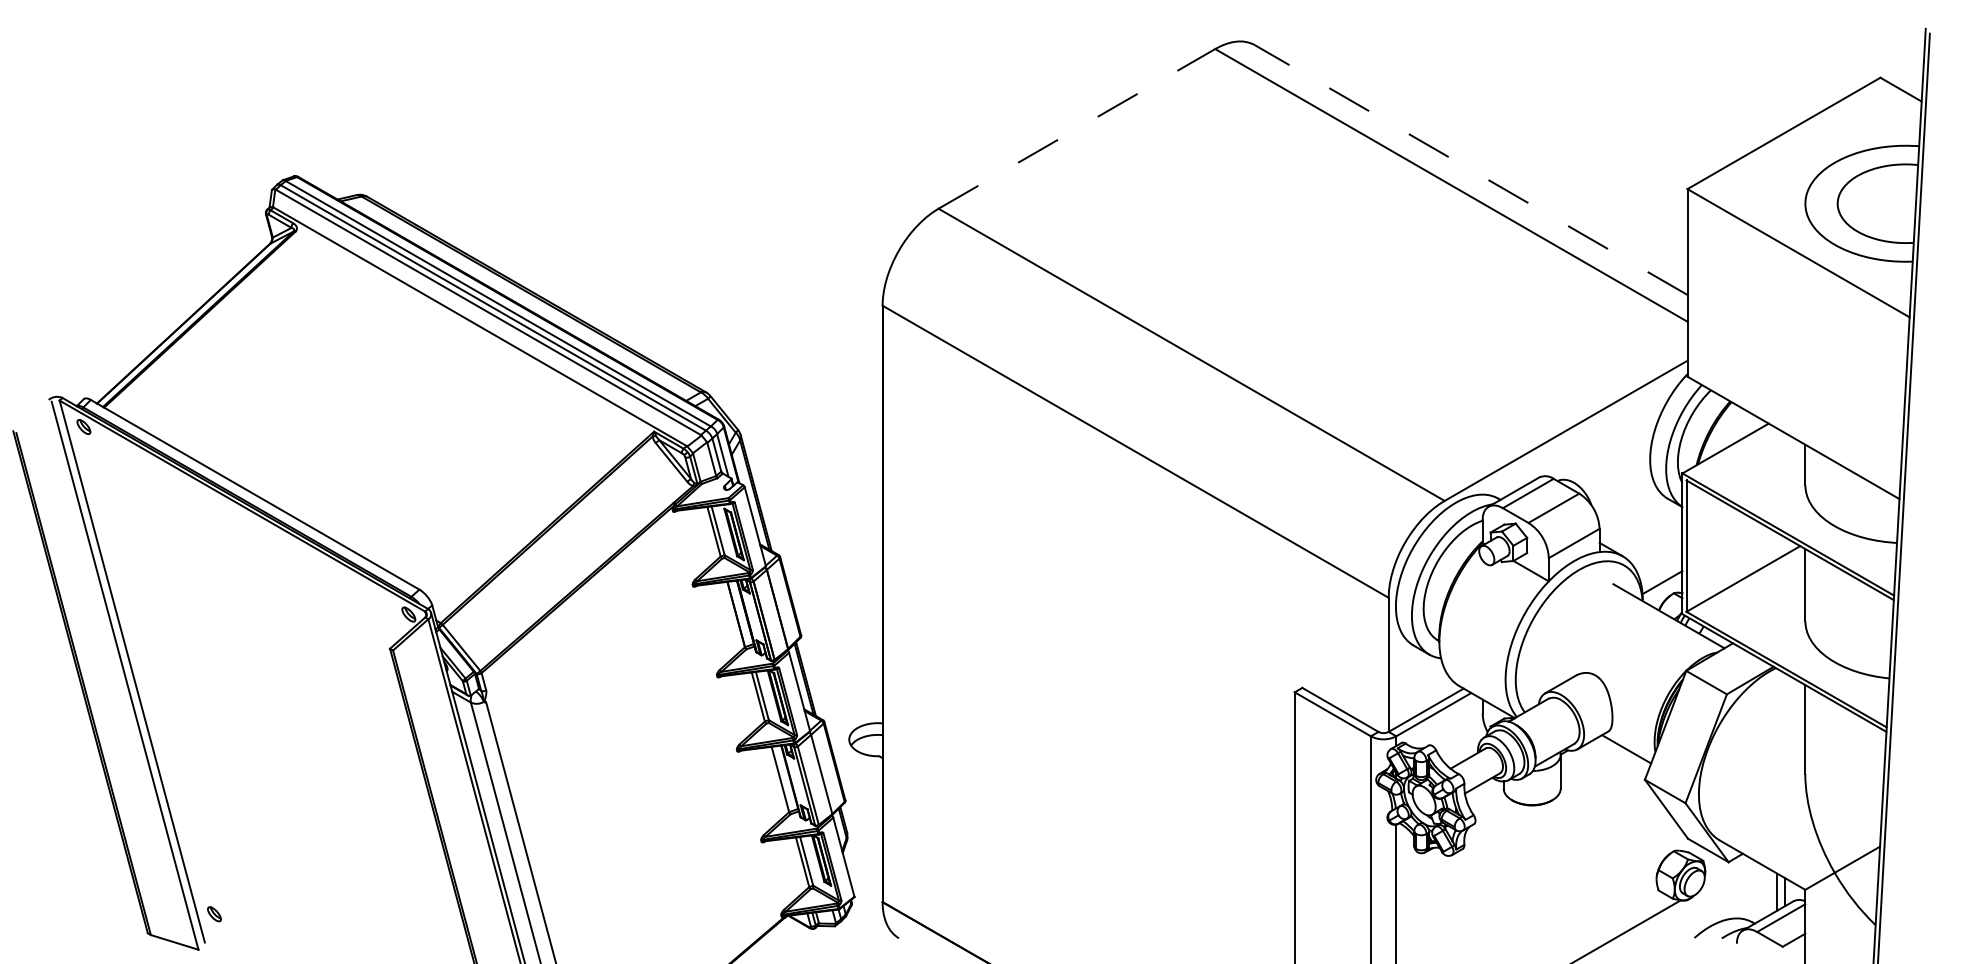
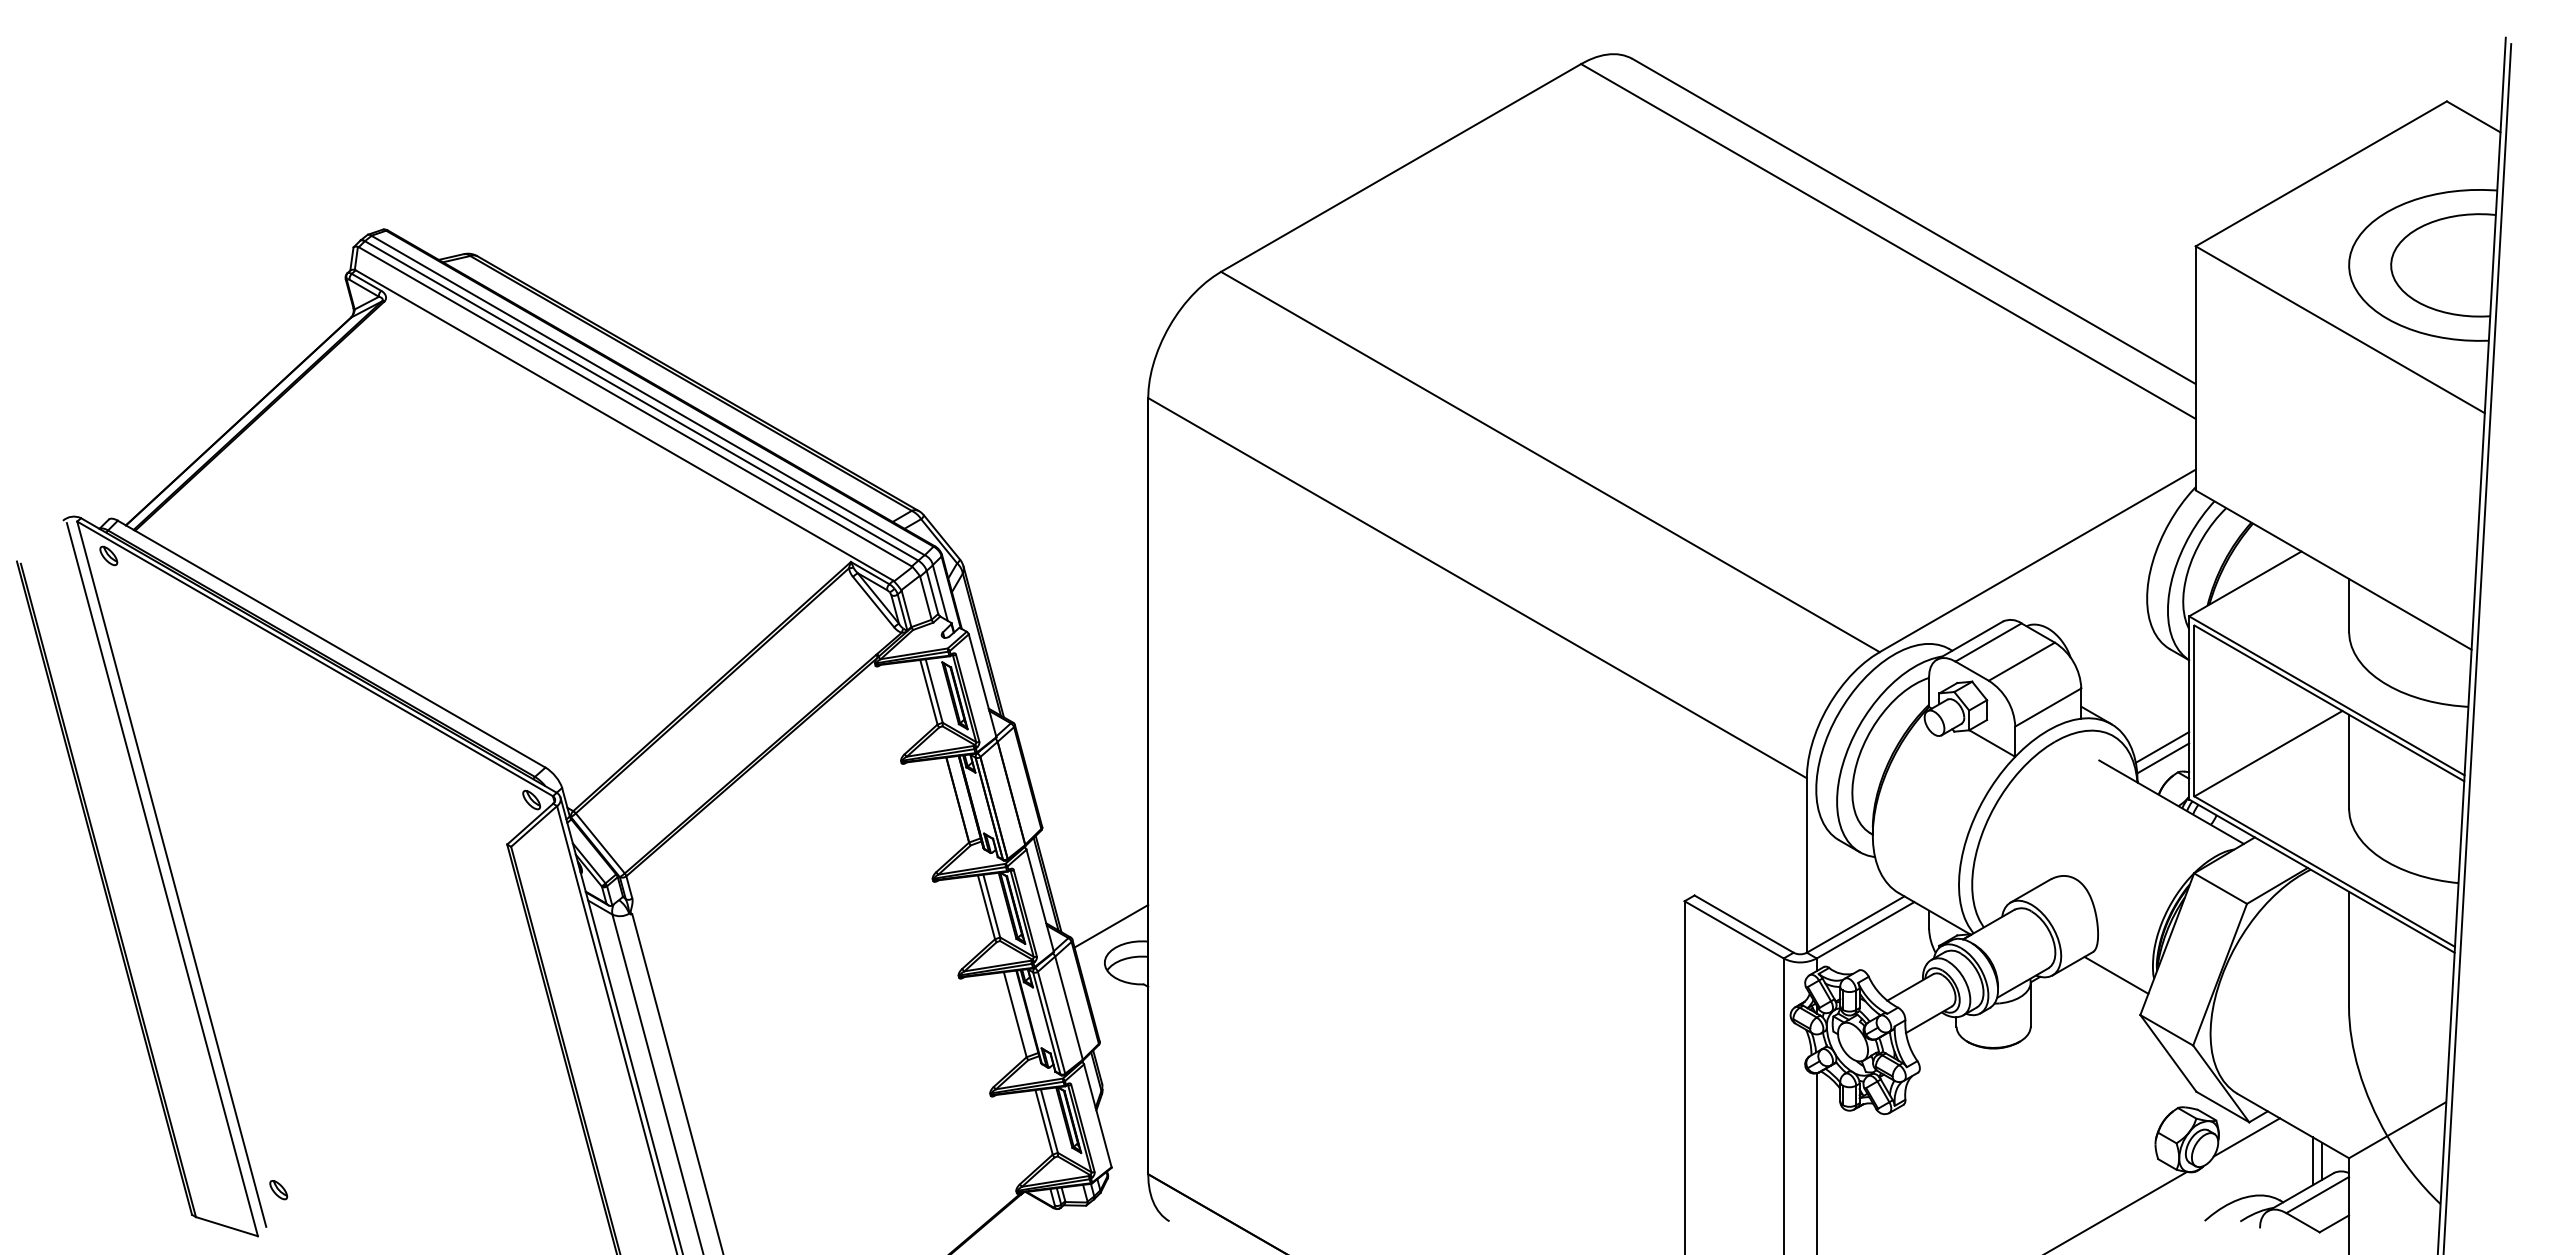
line: (1077, 128) -> (1401, 167), dashed -> solid
line: (1470, 170) -> (1913, 221), dashed -> solid
line: (1661, 574) -> (2162, 747), added
line: (854, 711) -> (1111, 926), added
line: (1726, 873) -> (2246, 1137), added

